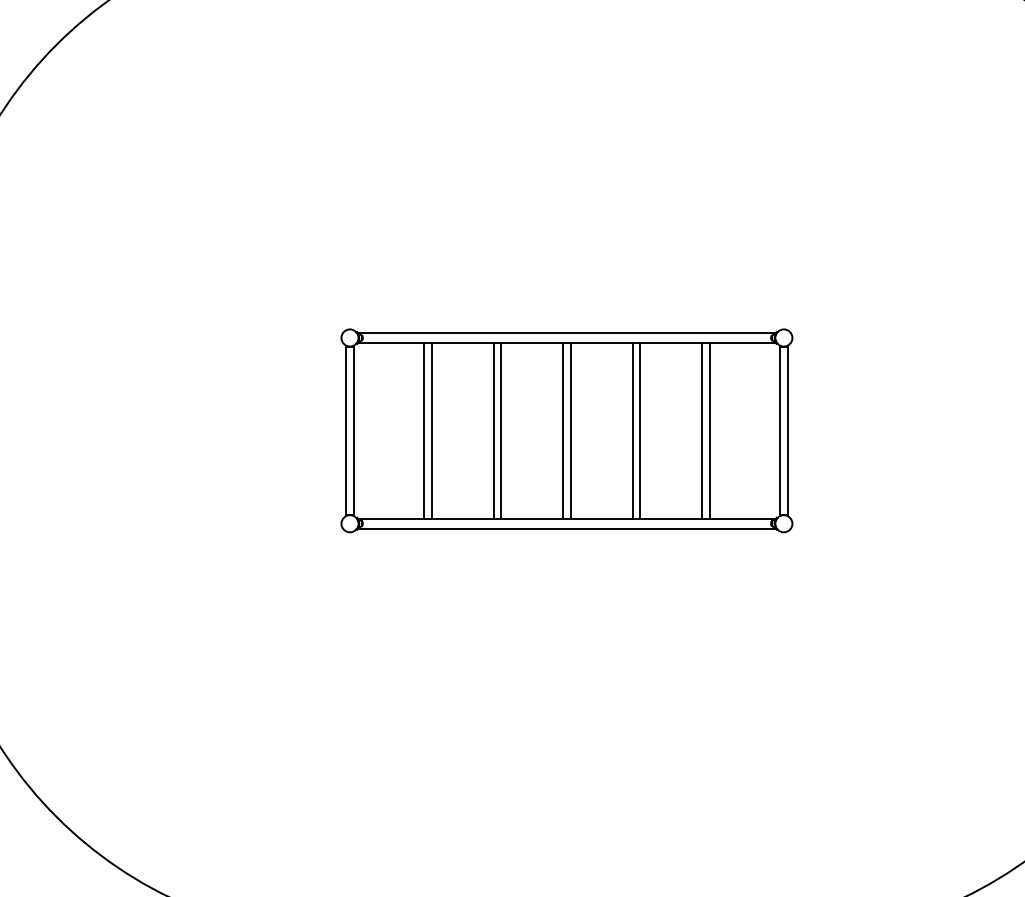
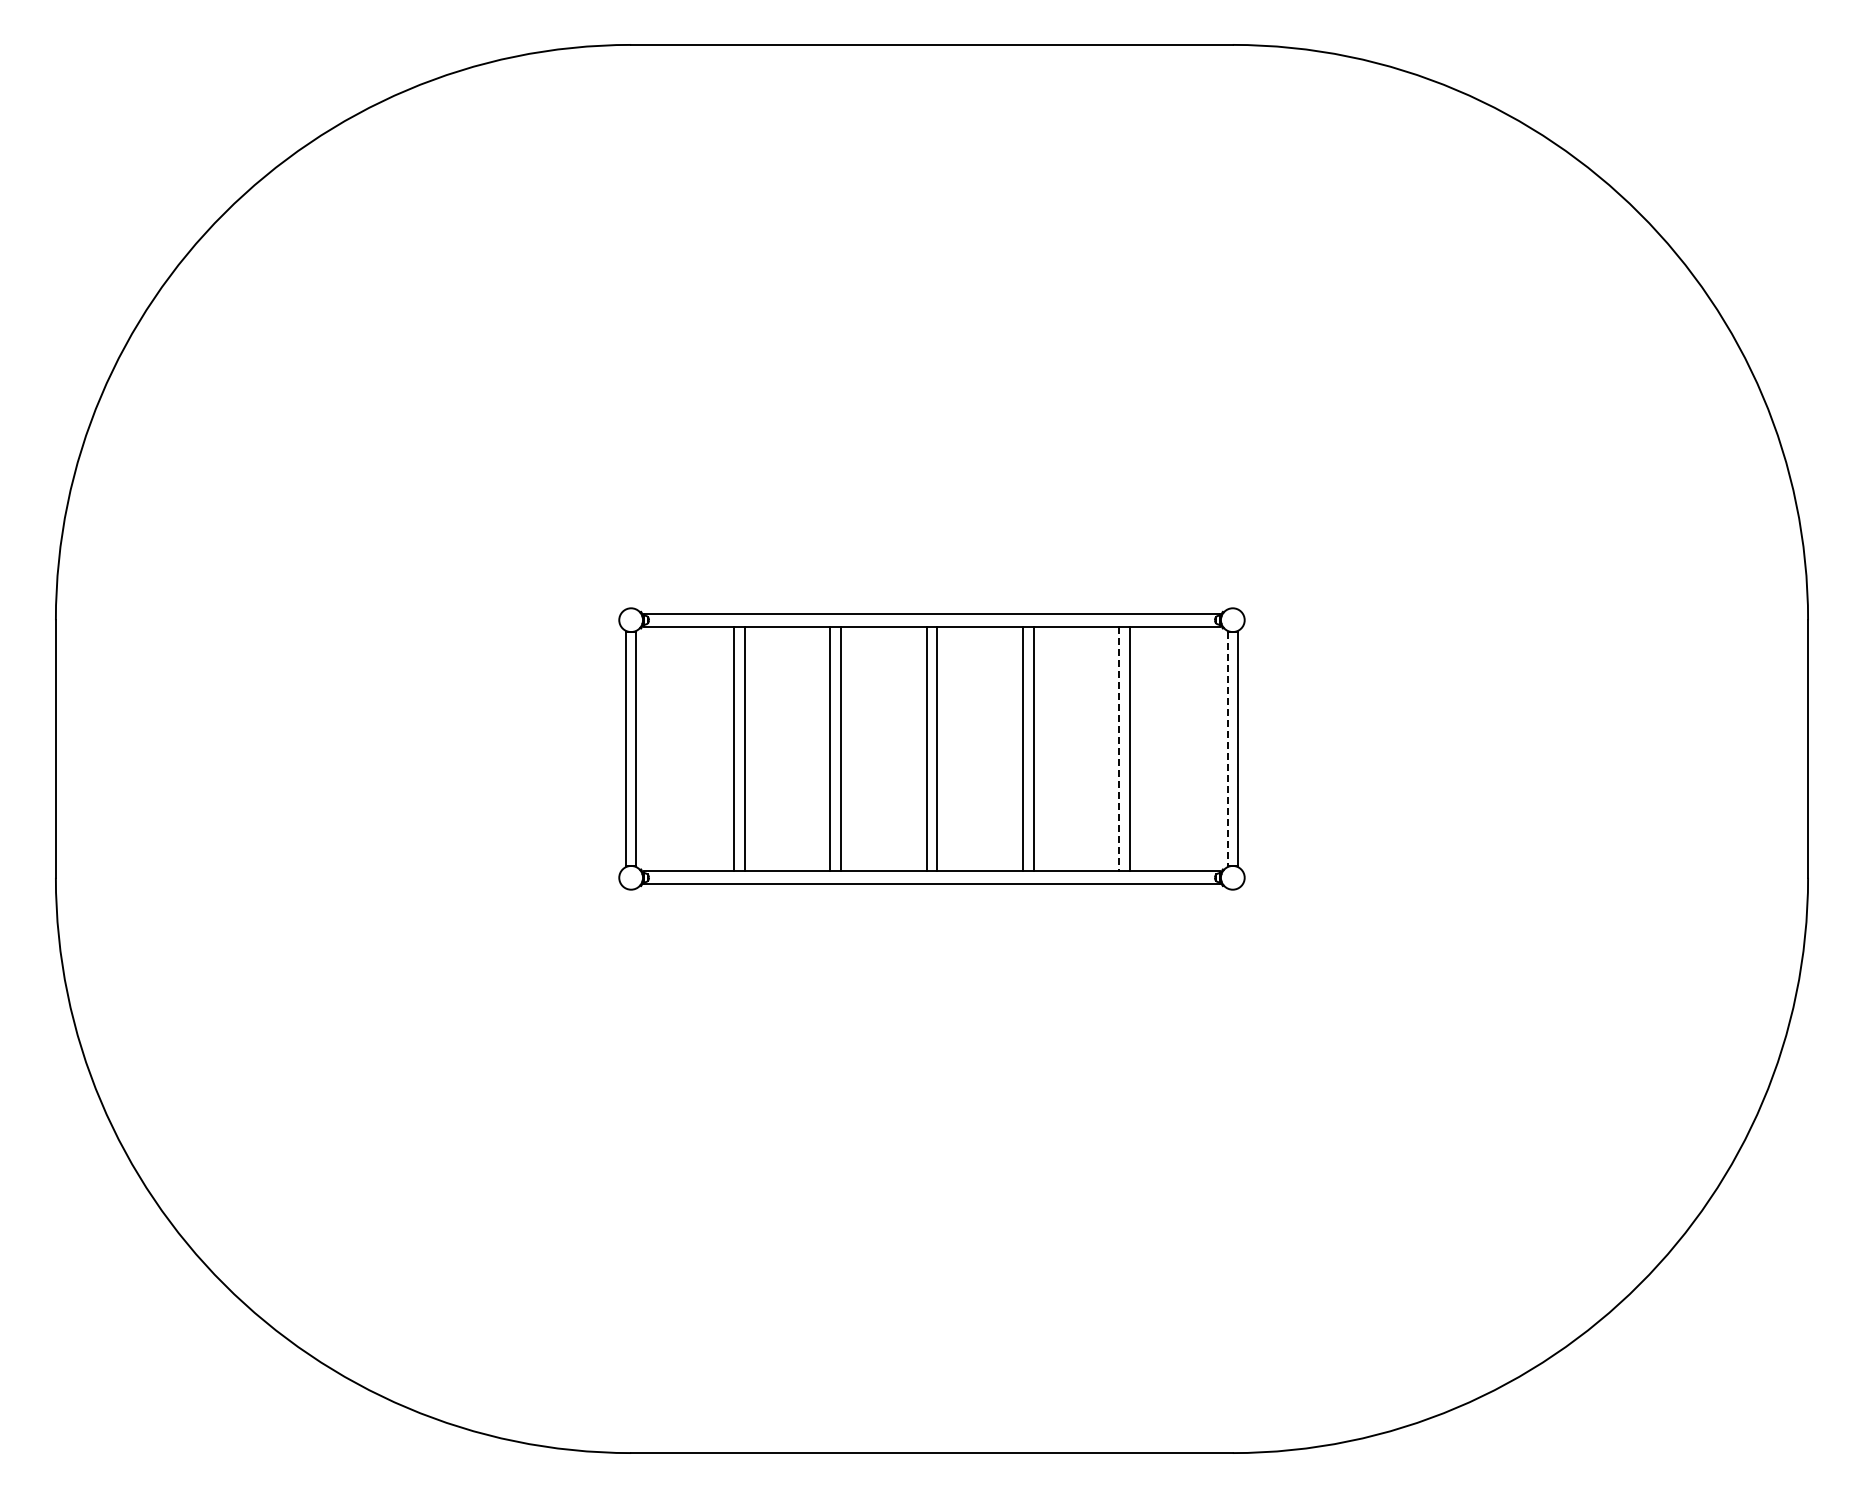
line: (780, 430) -> (1227, 748), solid -> dashed
line: (702, 431) -> (1119, 749), solid -> dashed

